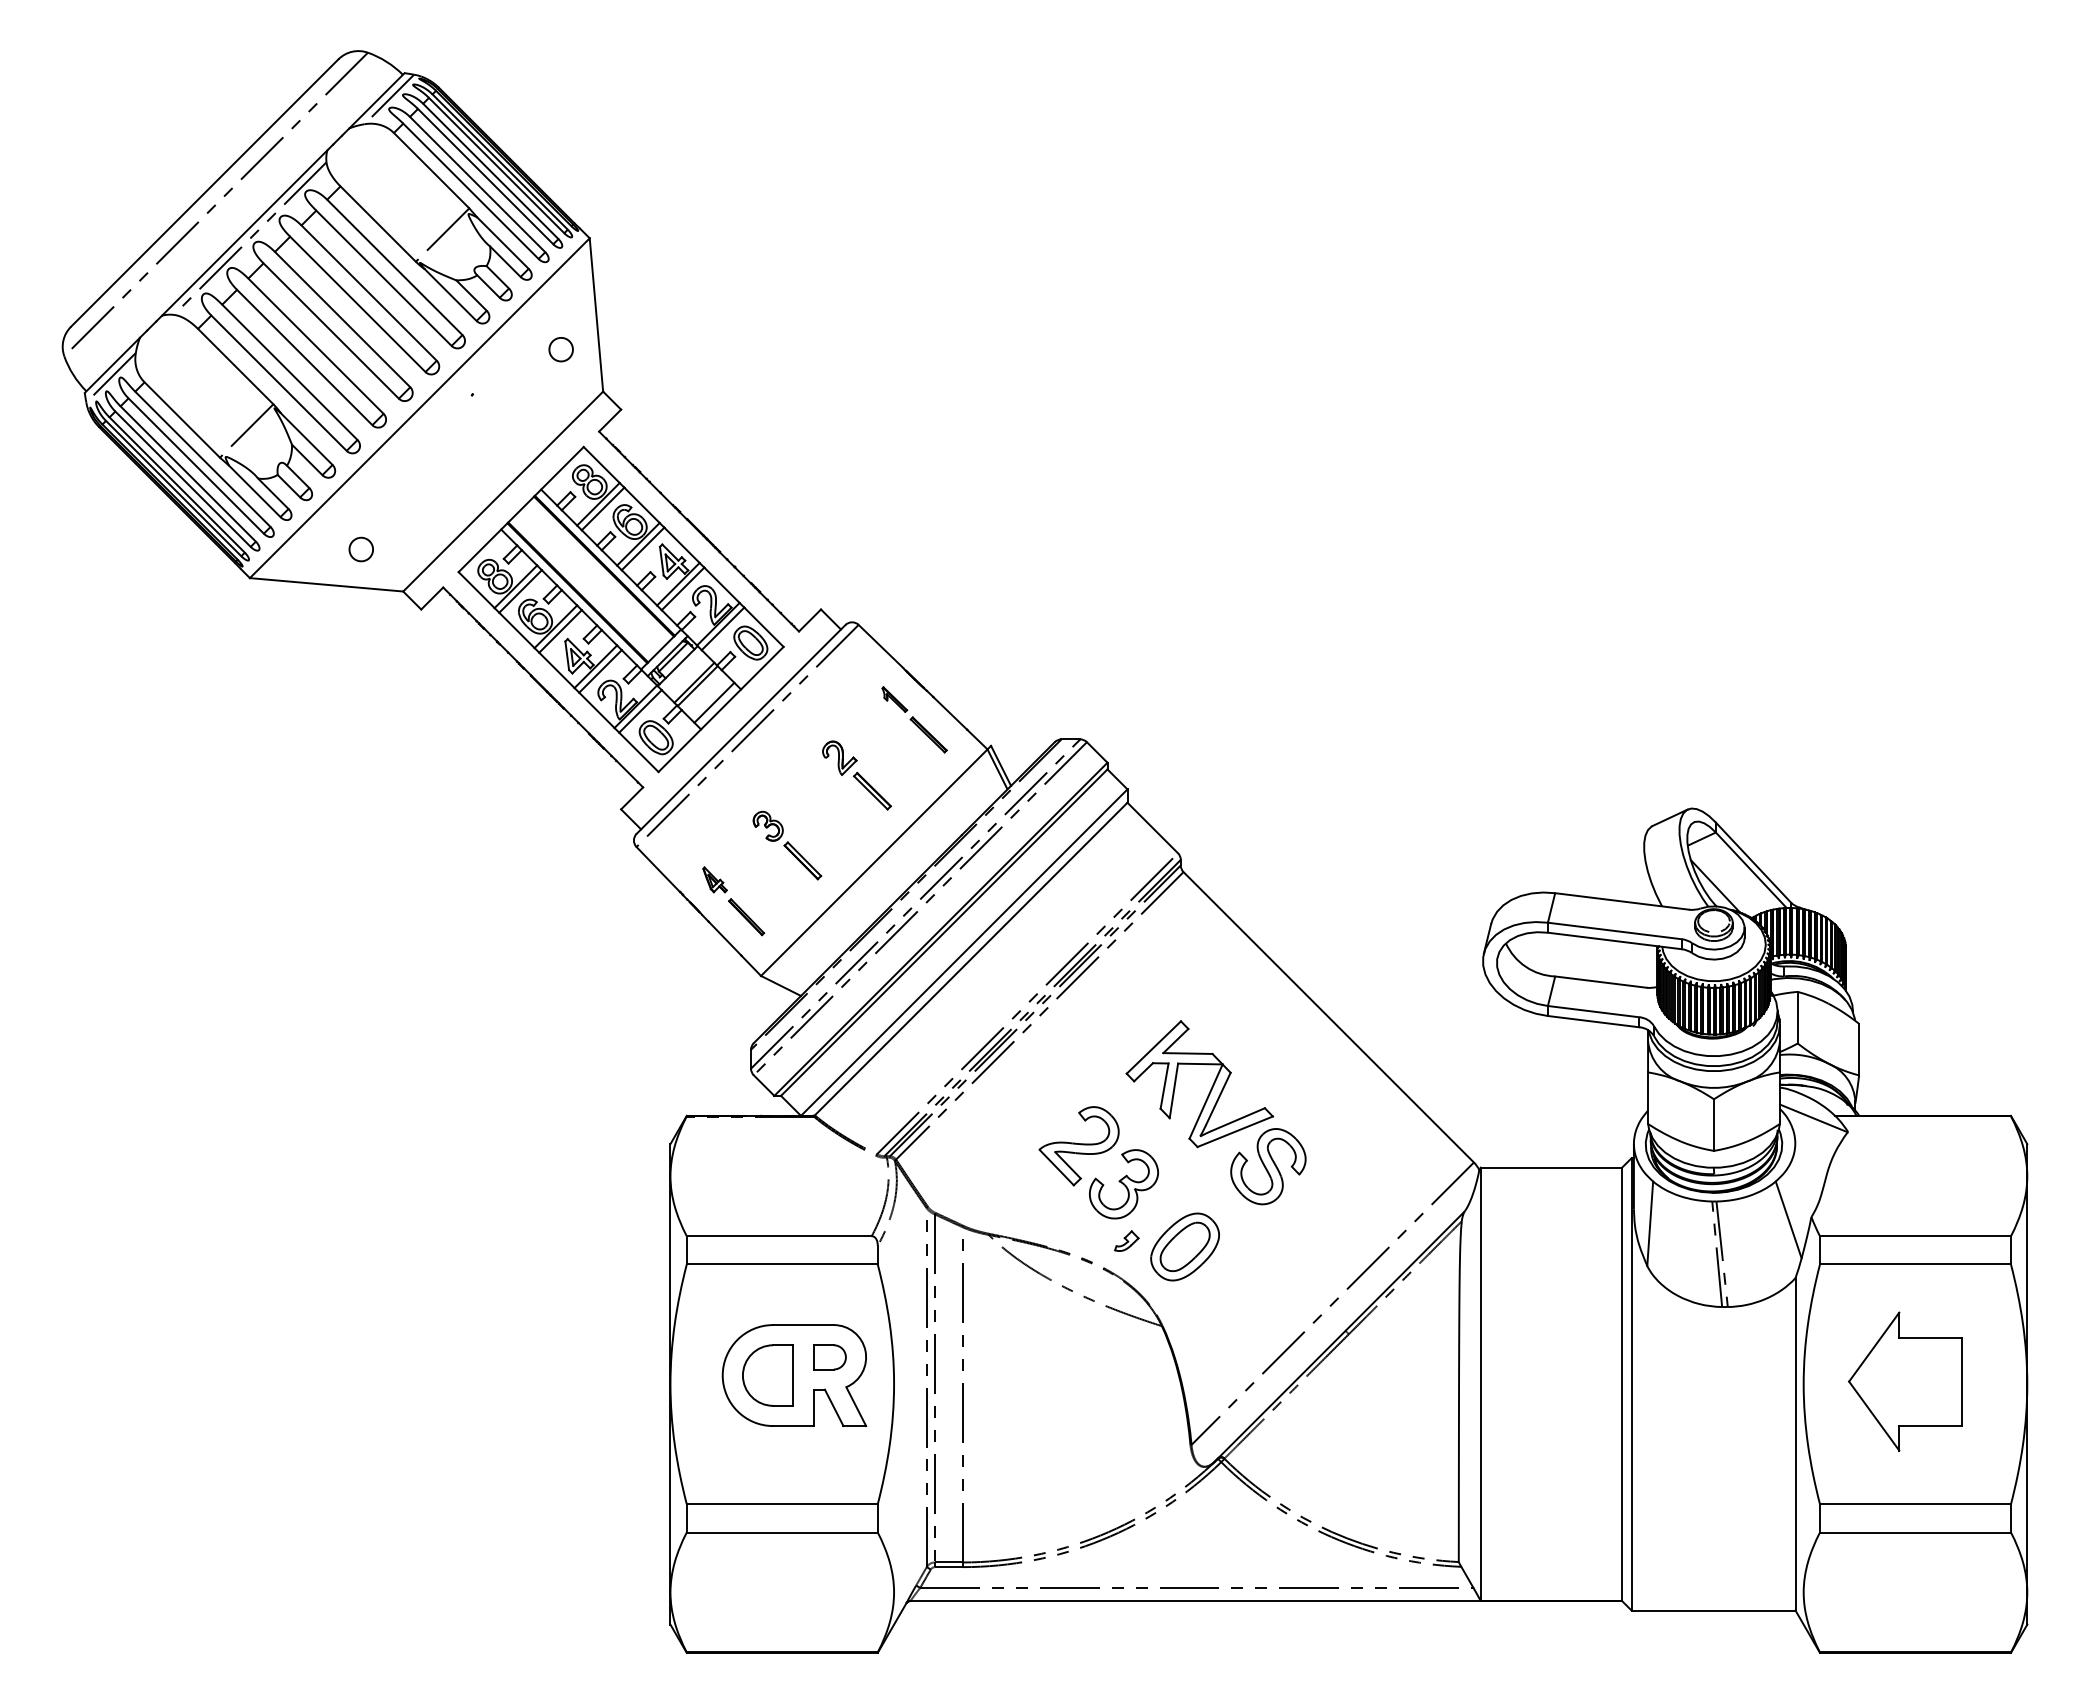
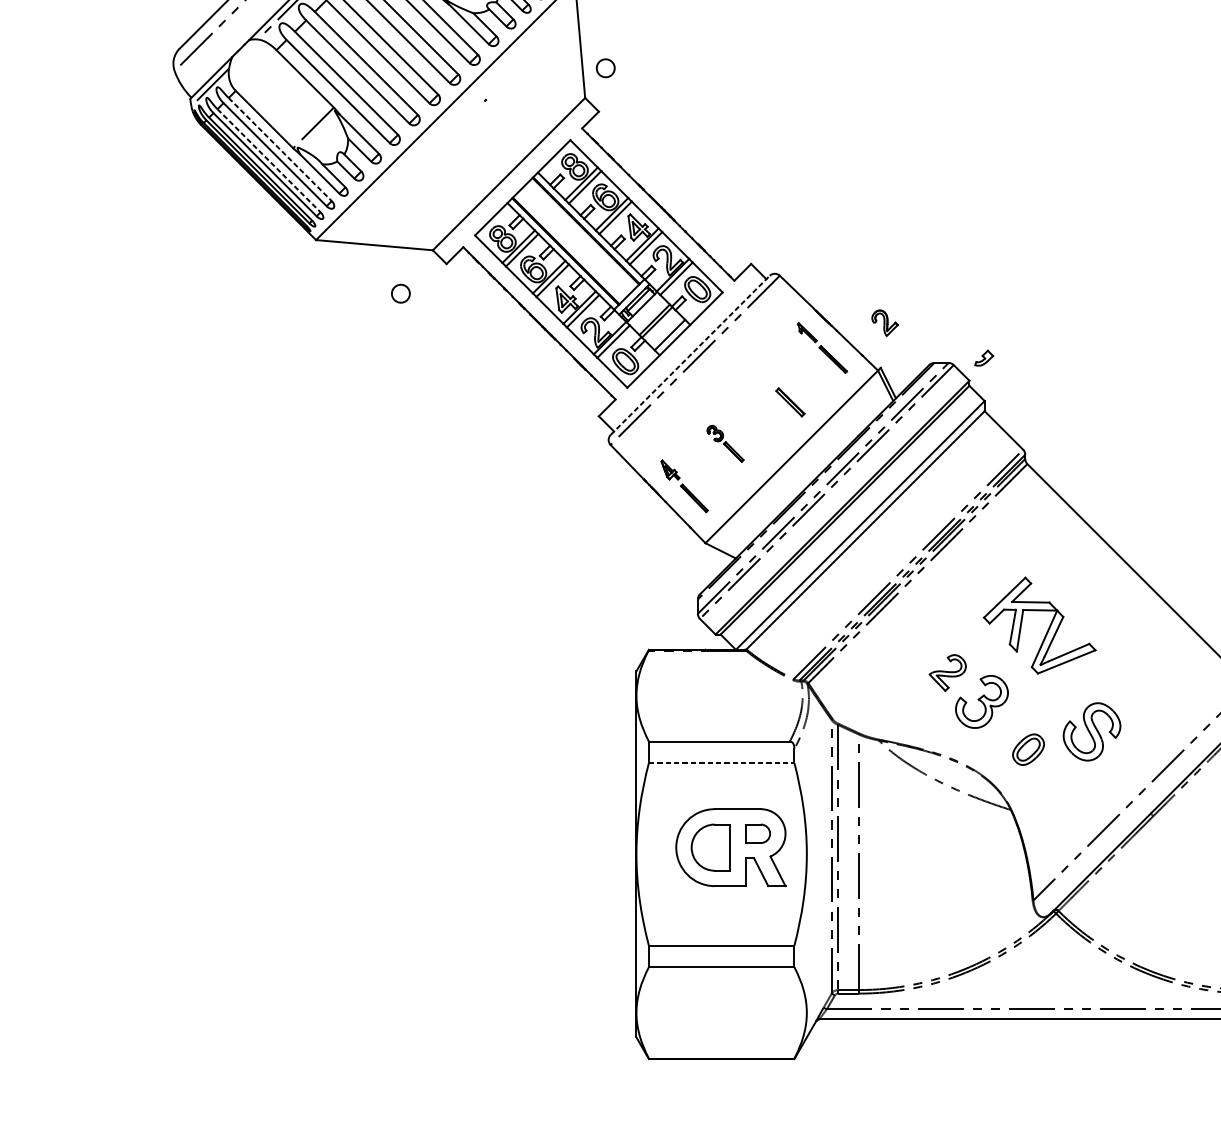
part: (560, 349) -> (605, 68), moved
line: (202, 459) -> (279, 149), solid -> dashed
line: (188, 474) -> (269, 161), solid -> dashed
part: (360, 549) -> (400, 293), moved
line: (741, 729) -> (690, 355), solid -> dashed
part: (839, 757) -> (884, 322), moved
part: (787, 845) -> (725, 443), size x0.7
part: (1078, 1146) -> (947, 673), size x0.6
part: (1268, 1166) -> (1092, 731), moved
part: (1126, 1240) -> (983, 357), moved
part: (1184, 1246) -> (1028, 749), size x0.6
line: (782, 1264) -> (721, 763), solid -> dashed

